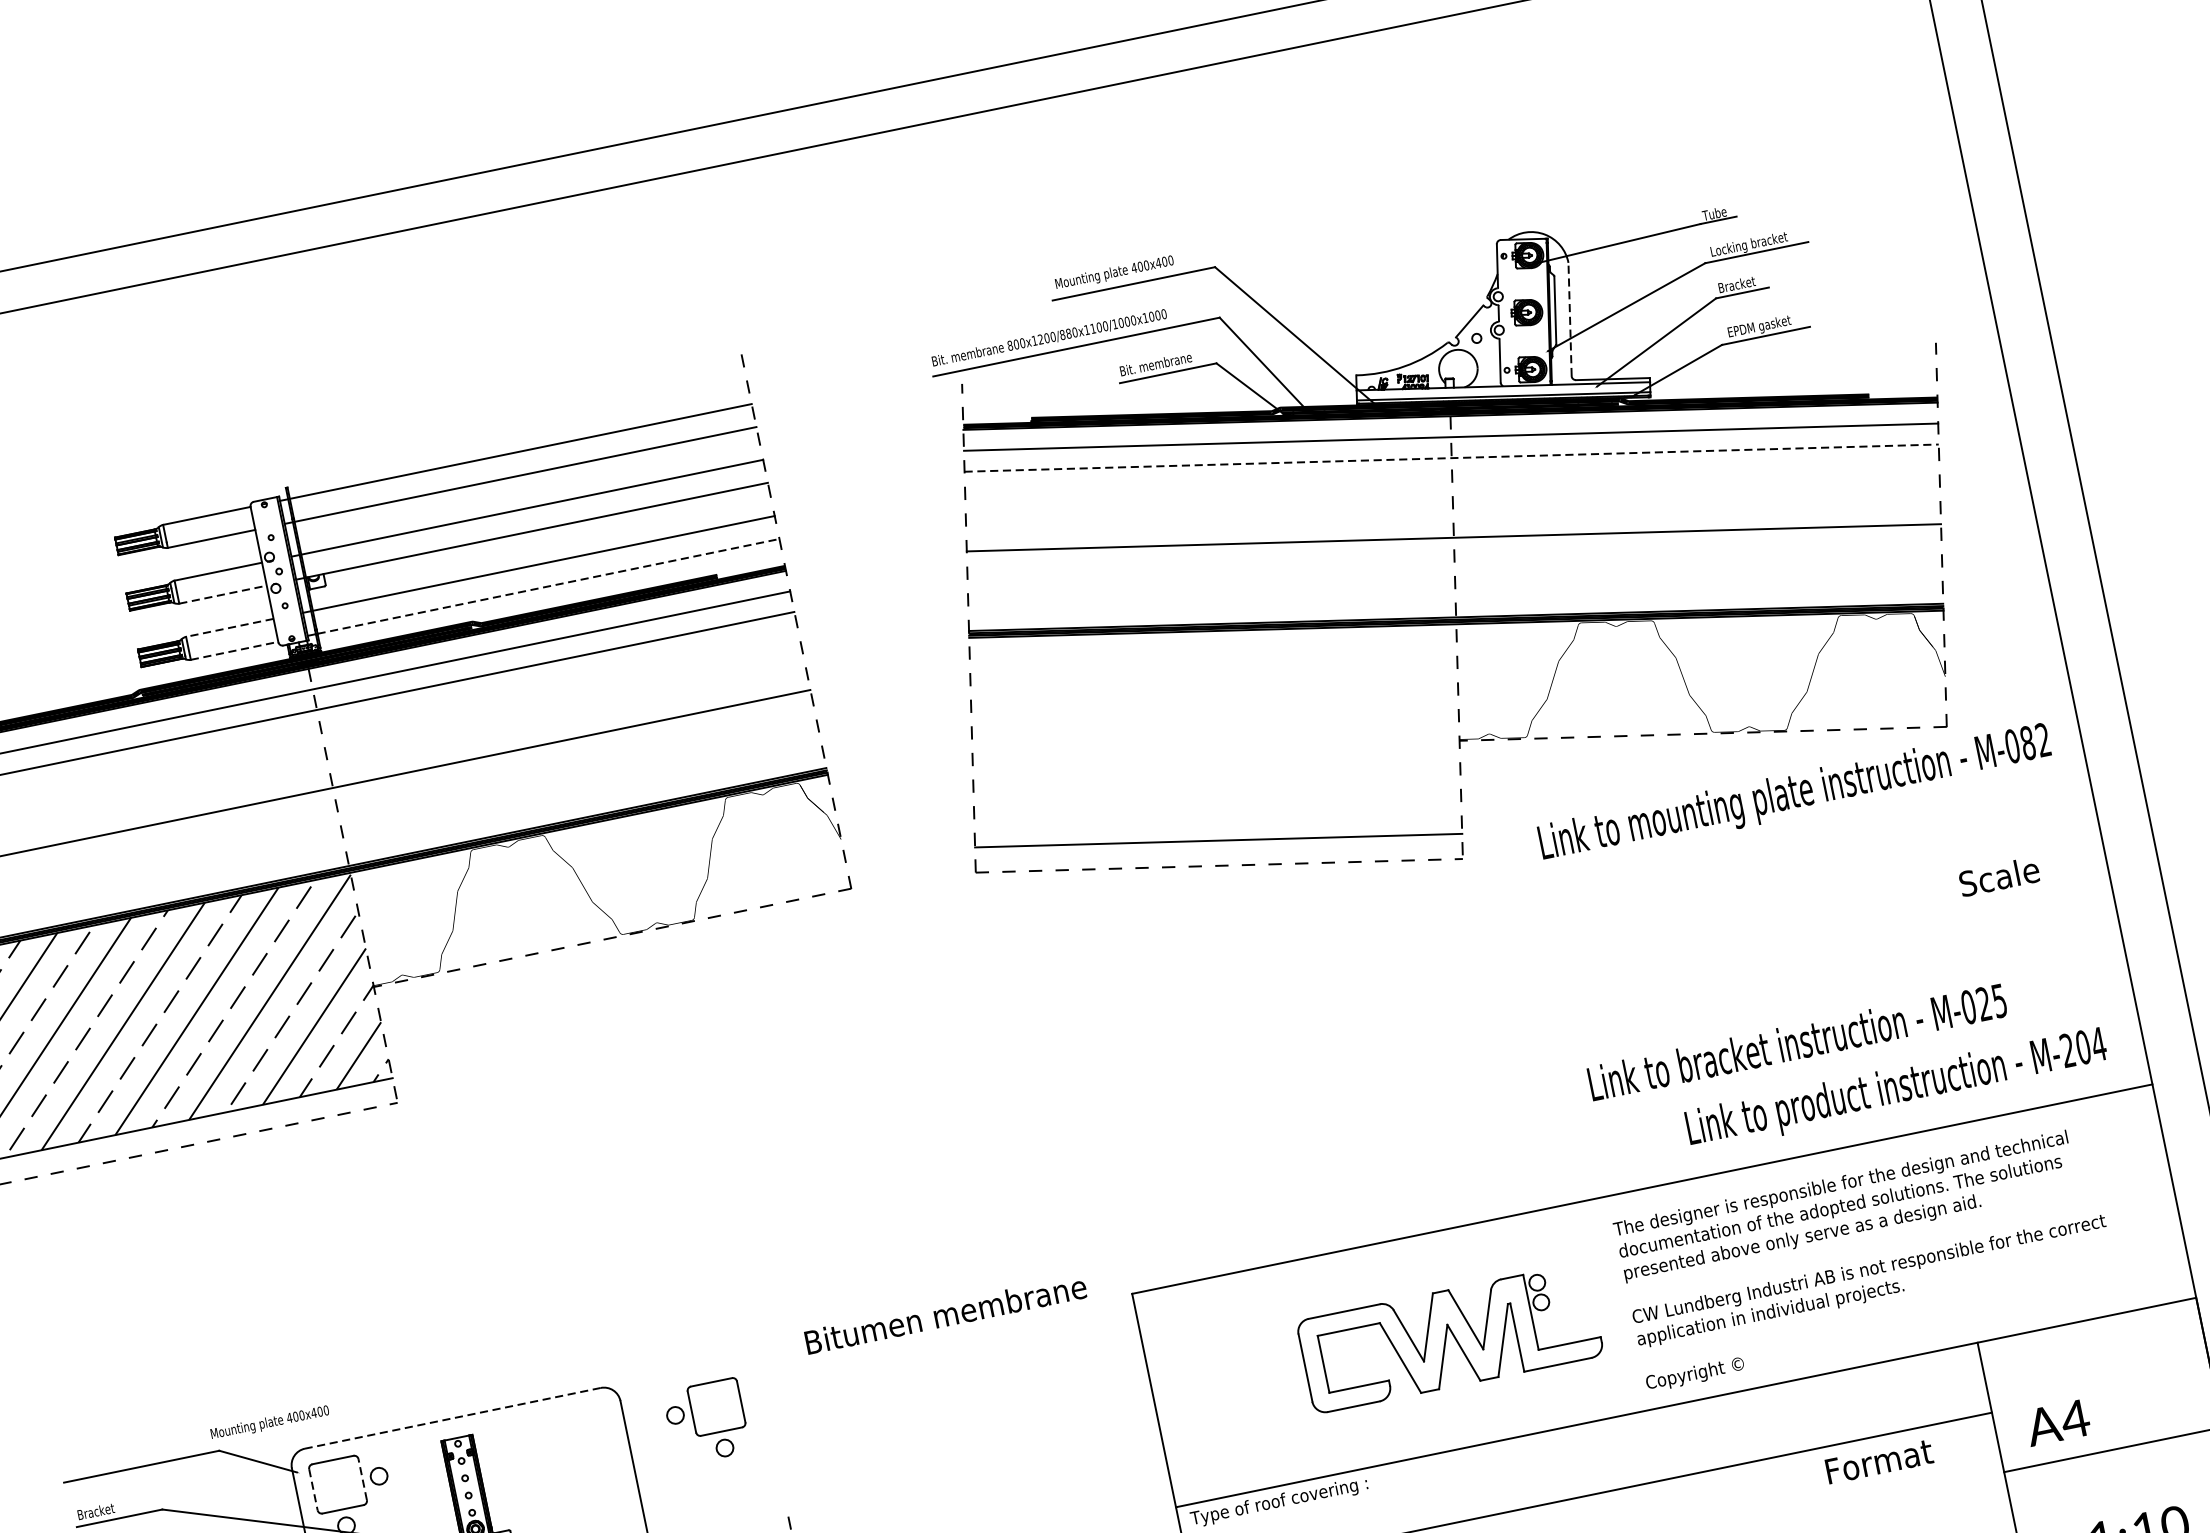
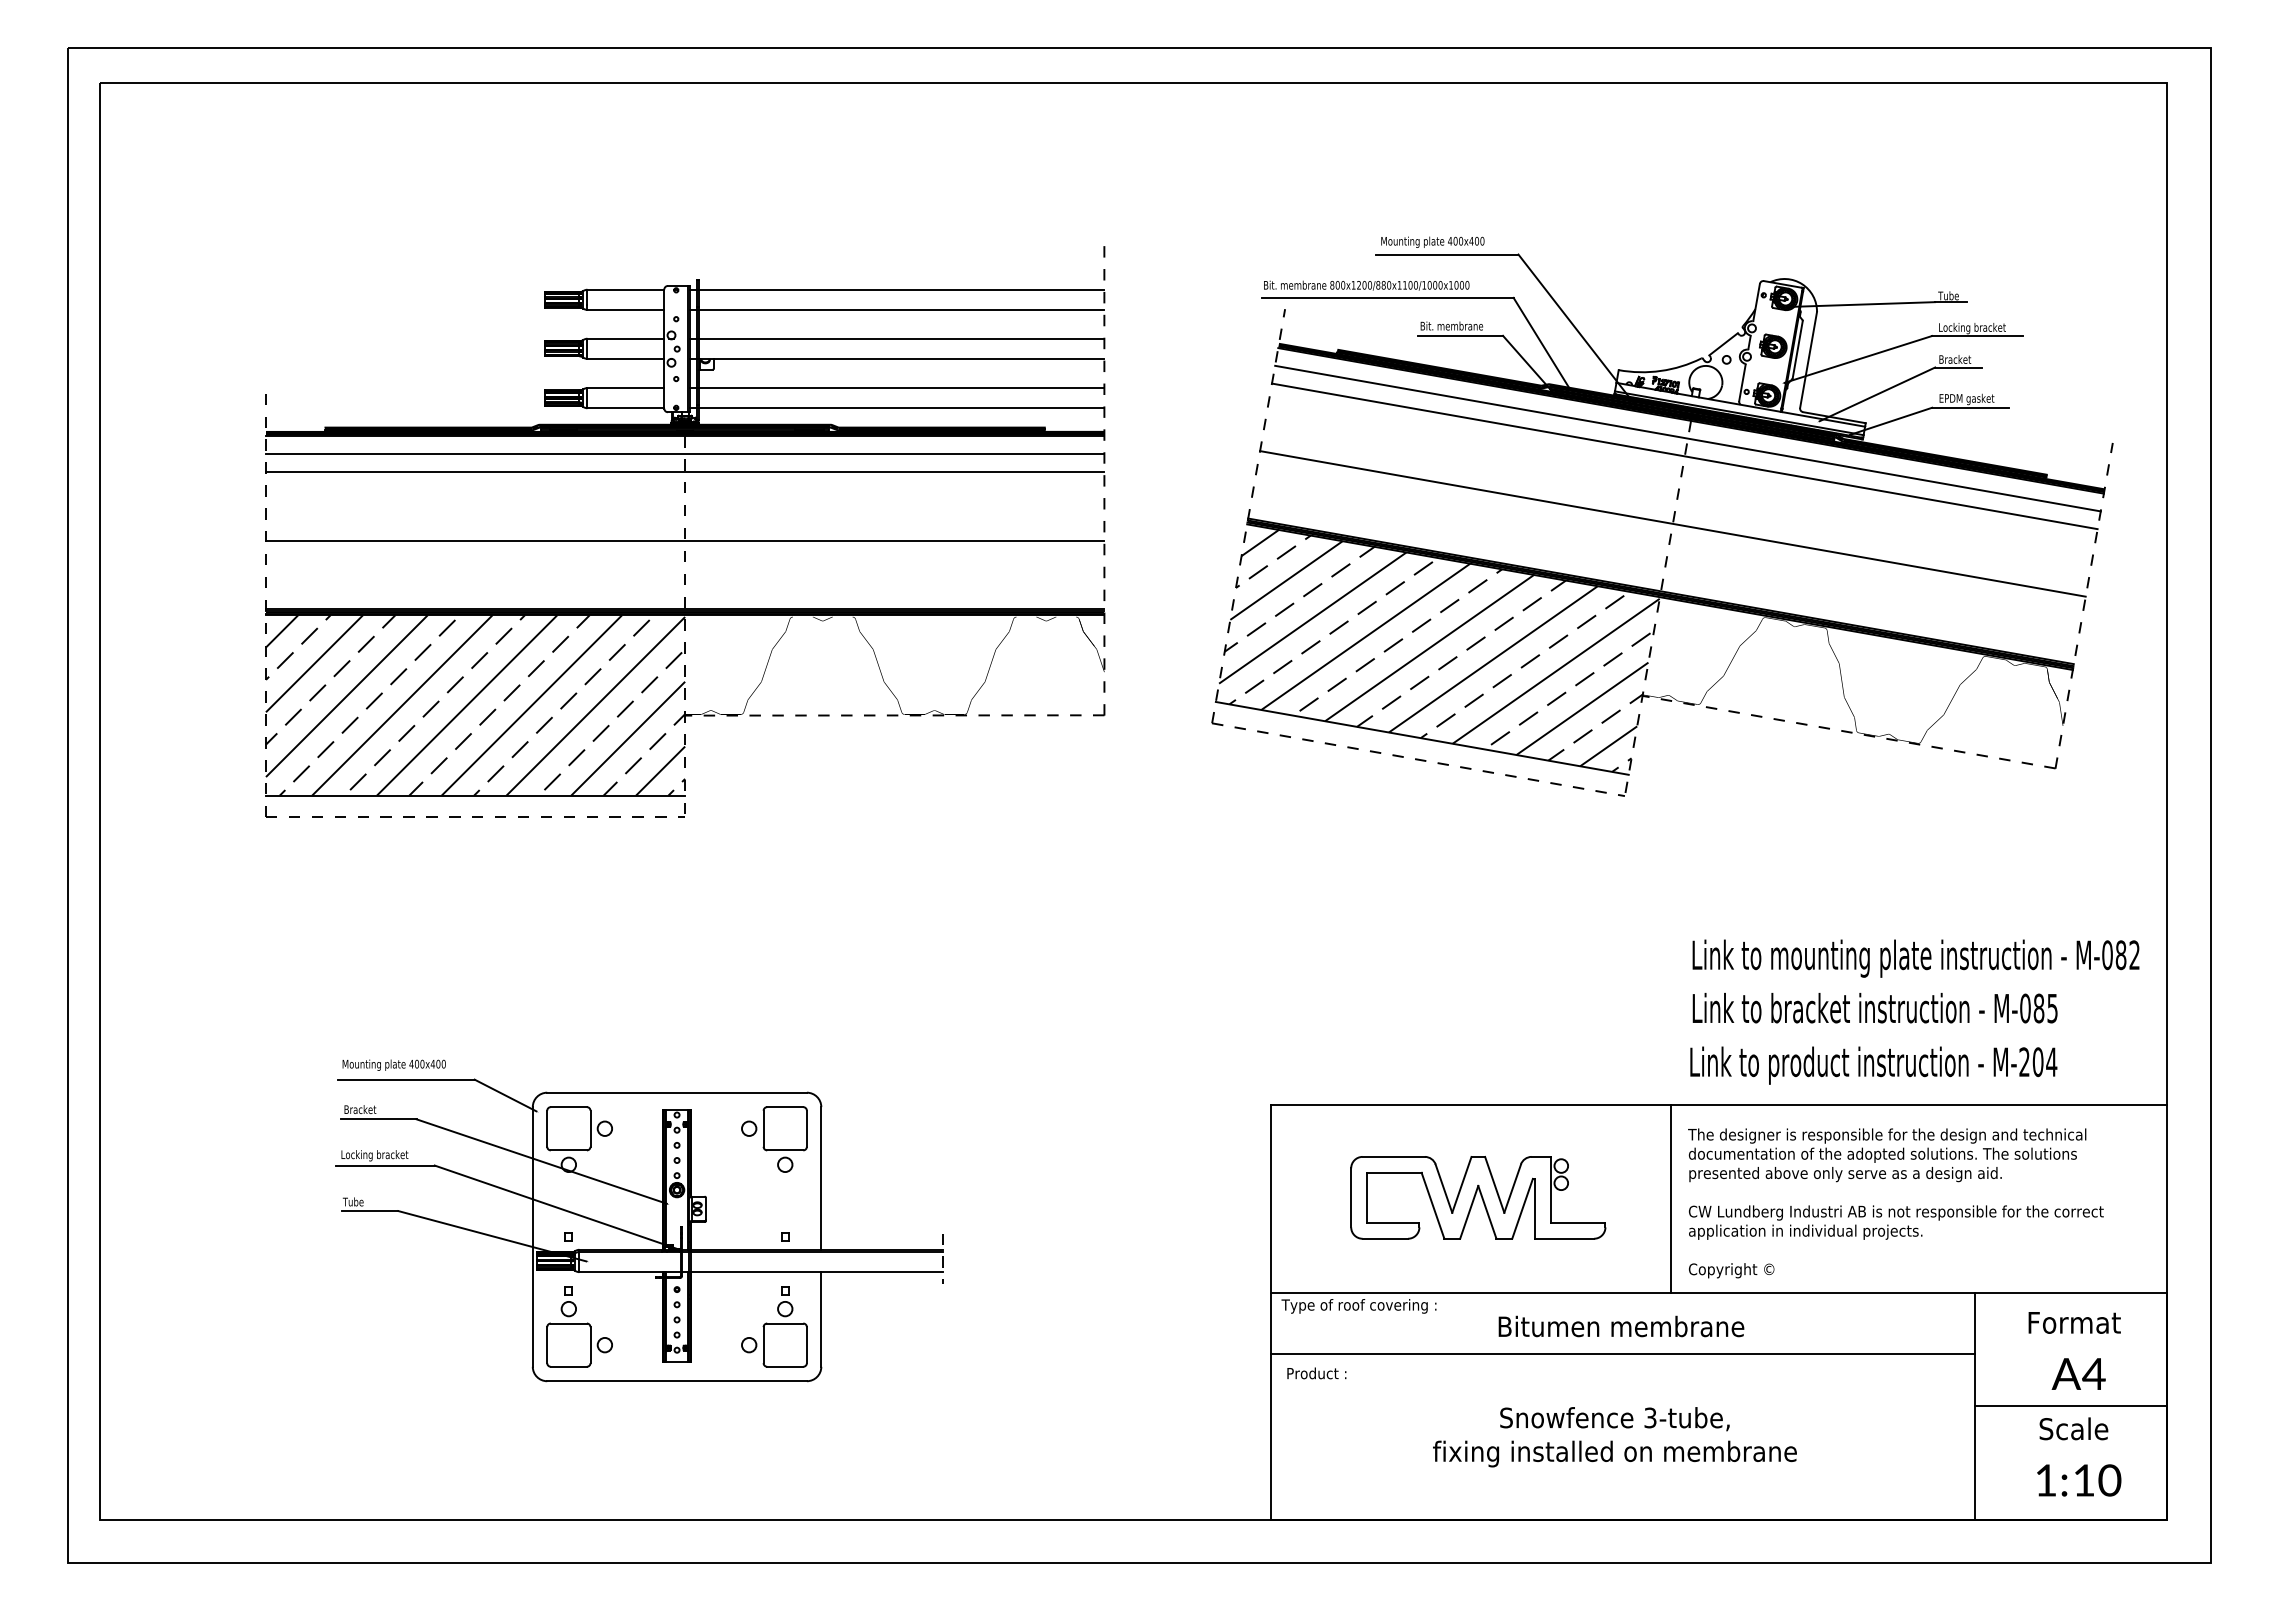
line: (1570, 320) -> (1808, 360), dashed -> solid
line: (1452, 458) -> (1685, 456), dashed -> solid
line: (548, 586) -> (901, 408), dashed -> solid
line: (223, 594) -> (626, 358), dashed -> solid
line: (229, 628) -> (625, 388), dashed -> solid
line: (235, 651) -> (626, 408), dashed -> solid
hatch: (1217, 736) -> (1439, 650), added
text: (1794, 794) -> (1915, 958), moved
text: (1998, 876) -> (2073, 1428), moved
text: (1983, 1004) -> (2038, 1008), M-025 -> M-085
text: (1896, 1089) -> (1873, 1065), moved
line: (1608, 1306) -> (1670, 1198), added
text: (945, 1314) -> (1621, 1326), moved
part: (1450, 1337) -> (1478, 1197), moved
line: (453, 1417) -> (677, 1092), dashed -> solid
part: (706, 1421) -> (774, 1139), moved
text: (269, 1422) -> (393, 1064), moved
text: (2057, 1422) -> (2078, 1373), moved
text: (1879, 1461) -> (2074, 1322), moved
line: (362, 1479) -> (590, 1128), dashed -> solid
line: (313, 1490) -> (547, 1129), dashed -> solid

